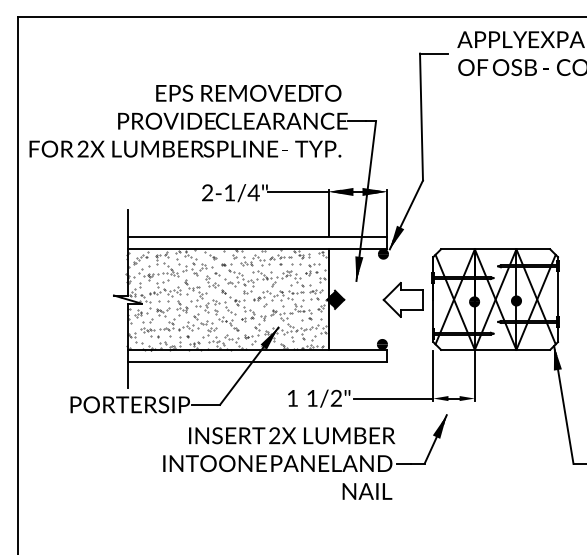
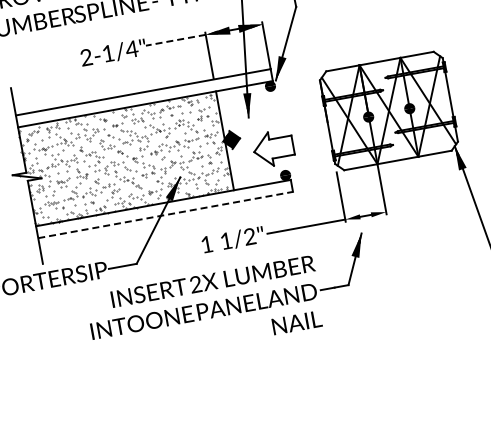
line: (298, 191) -> (175, 39), solid -> dashed
part: (402, 299) -> (272, 148), moved
line: (257, 361) -> (165, 214), solid -> dashed

